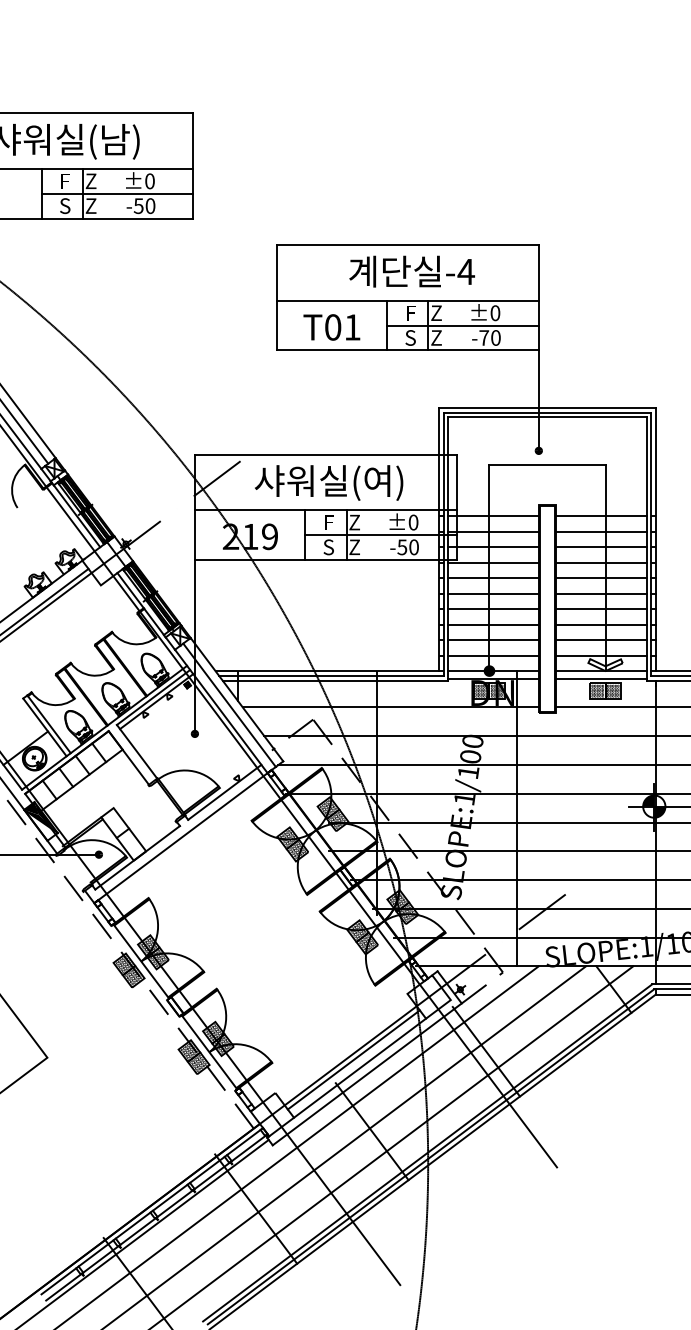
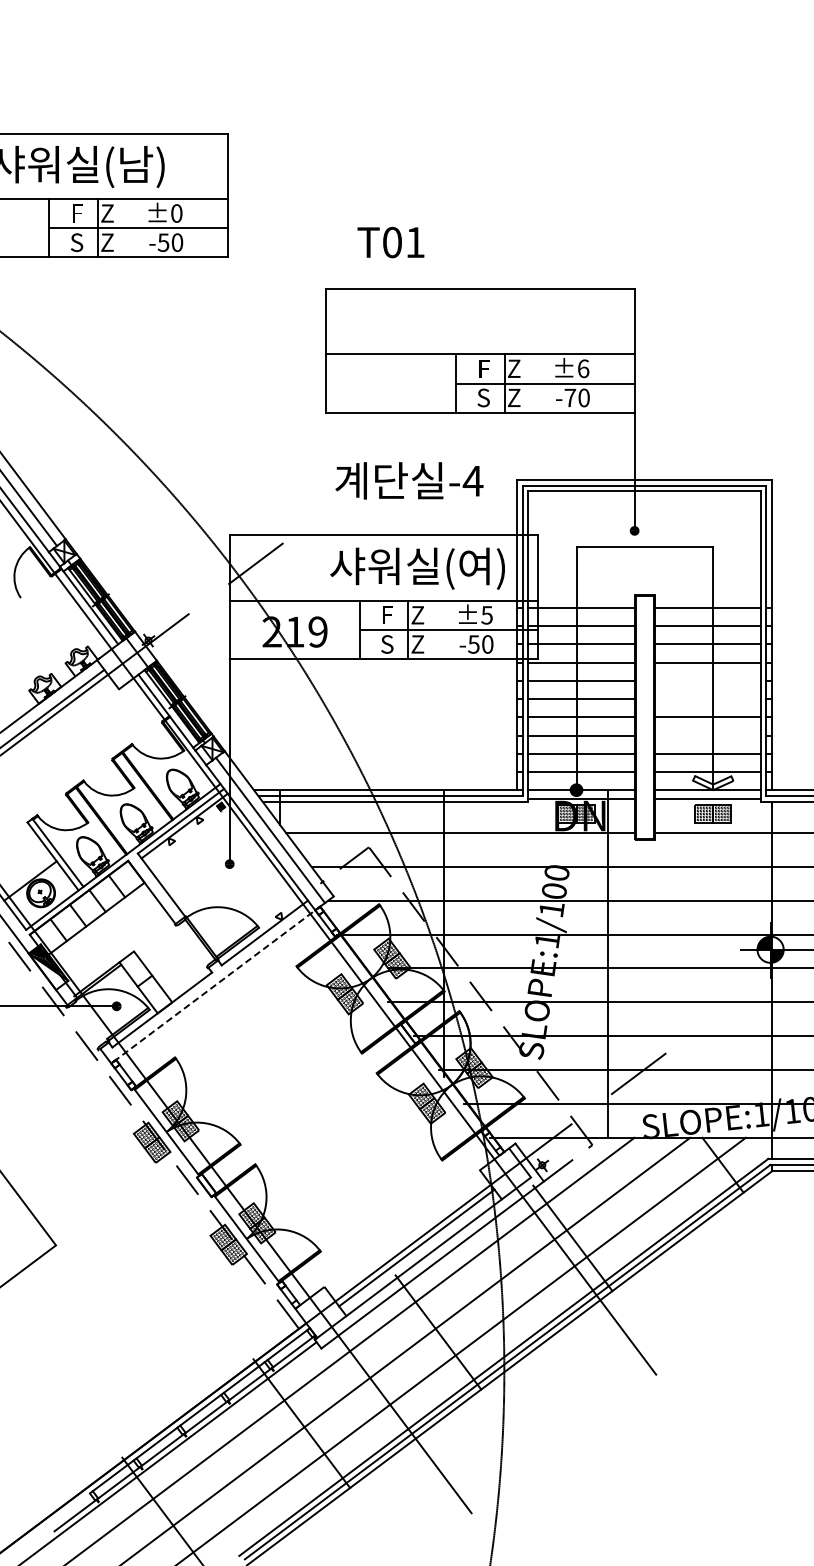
text: (412, 271) -> (409, 480), moved
text: (495, 312) -> (583, 368), ±0 -> ±6
text: (331, 327) -> (390, 242), moved
text: (328, 482) -> (417, 568), moved
text: (413, 522) -> (486, 615), ±0 -> ±5
line: (601, 577) -> (708, 680), removed
line: (601, 594) -> (708, 699), removed
line: (601, 624) -> (708, 735), removed
line: (182, 836) -> (214, 985), solid -> dashed
line: (58, 1281) -> (69, 1508), removed

